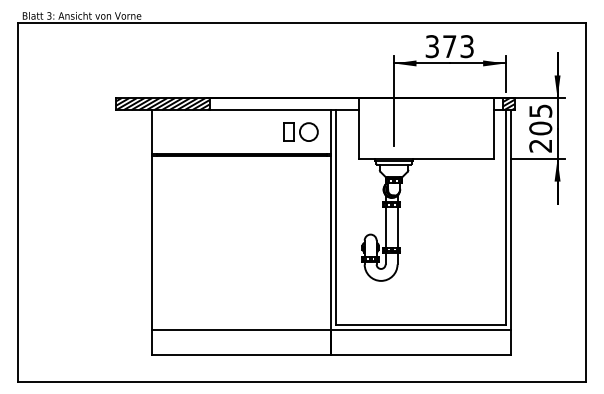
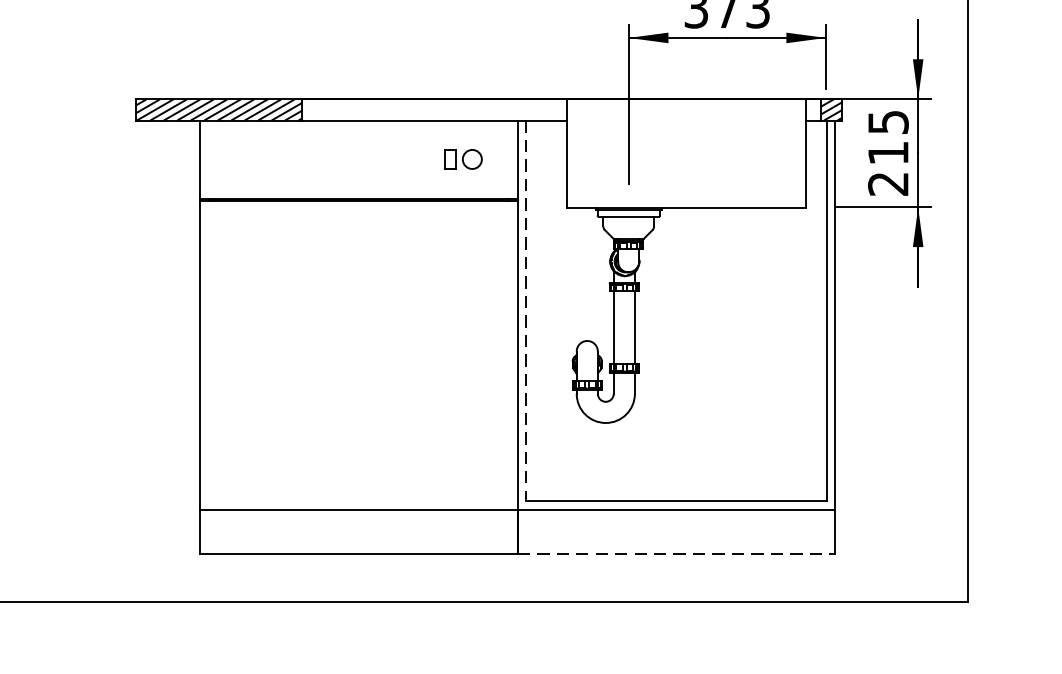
text: (540, 128) -> (887, 153), 205 -> 215
part: (300, 131) -> (463, 158), size x0.6
line: (336, 217) -> (526, 310), solid -> dashed
line: (420, 355) -> (675, 555), solid -> dashed

